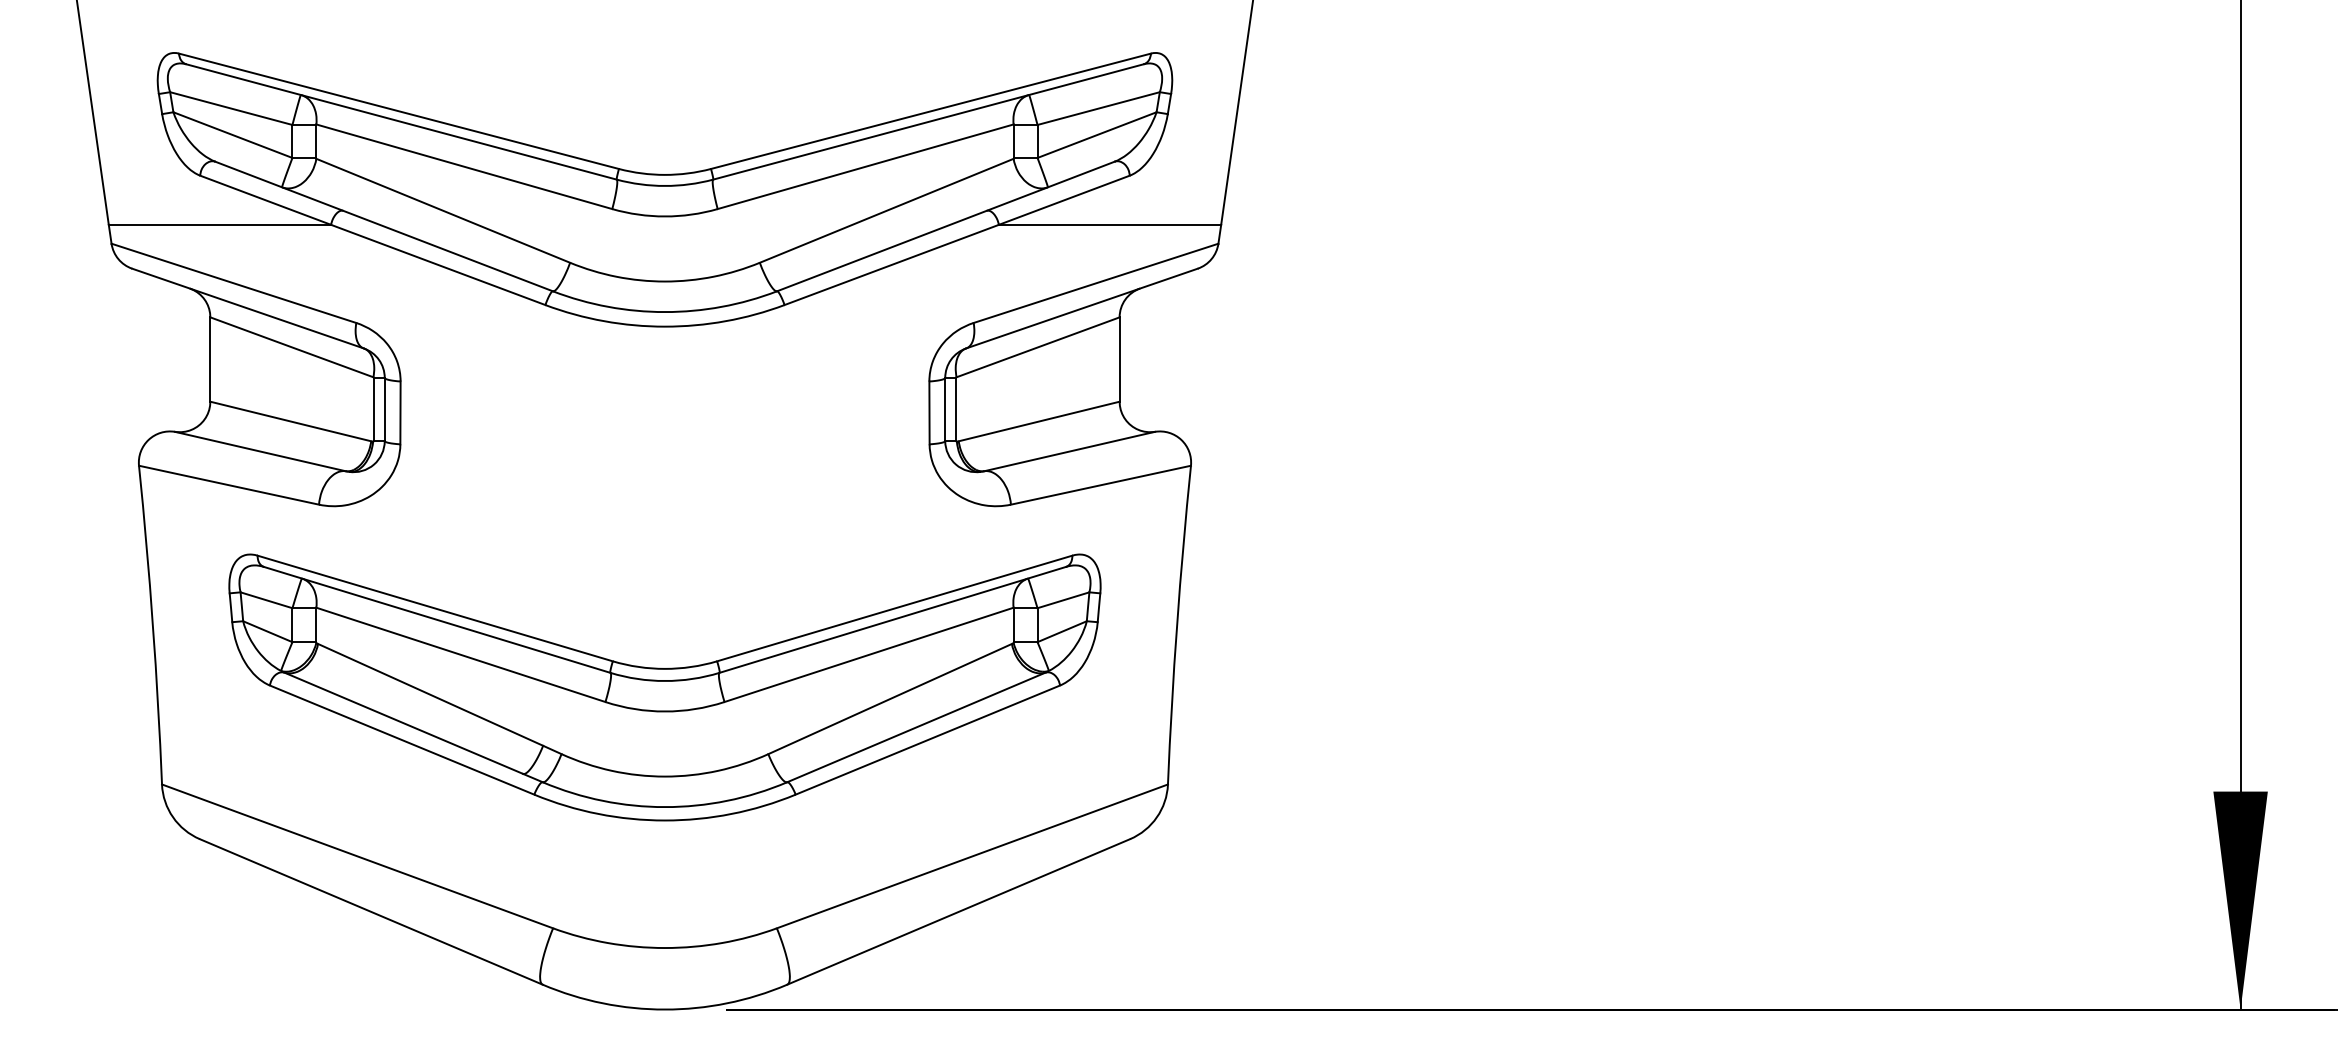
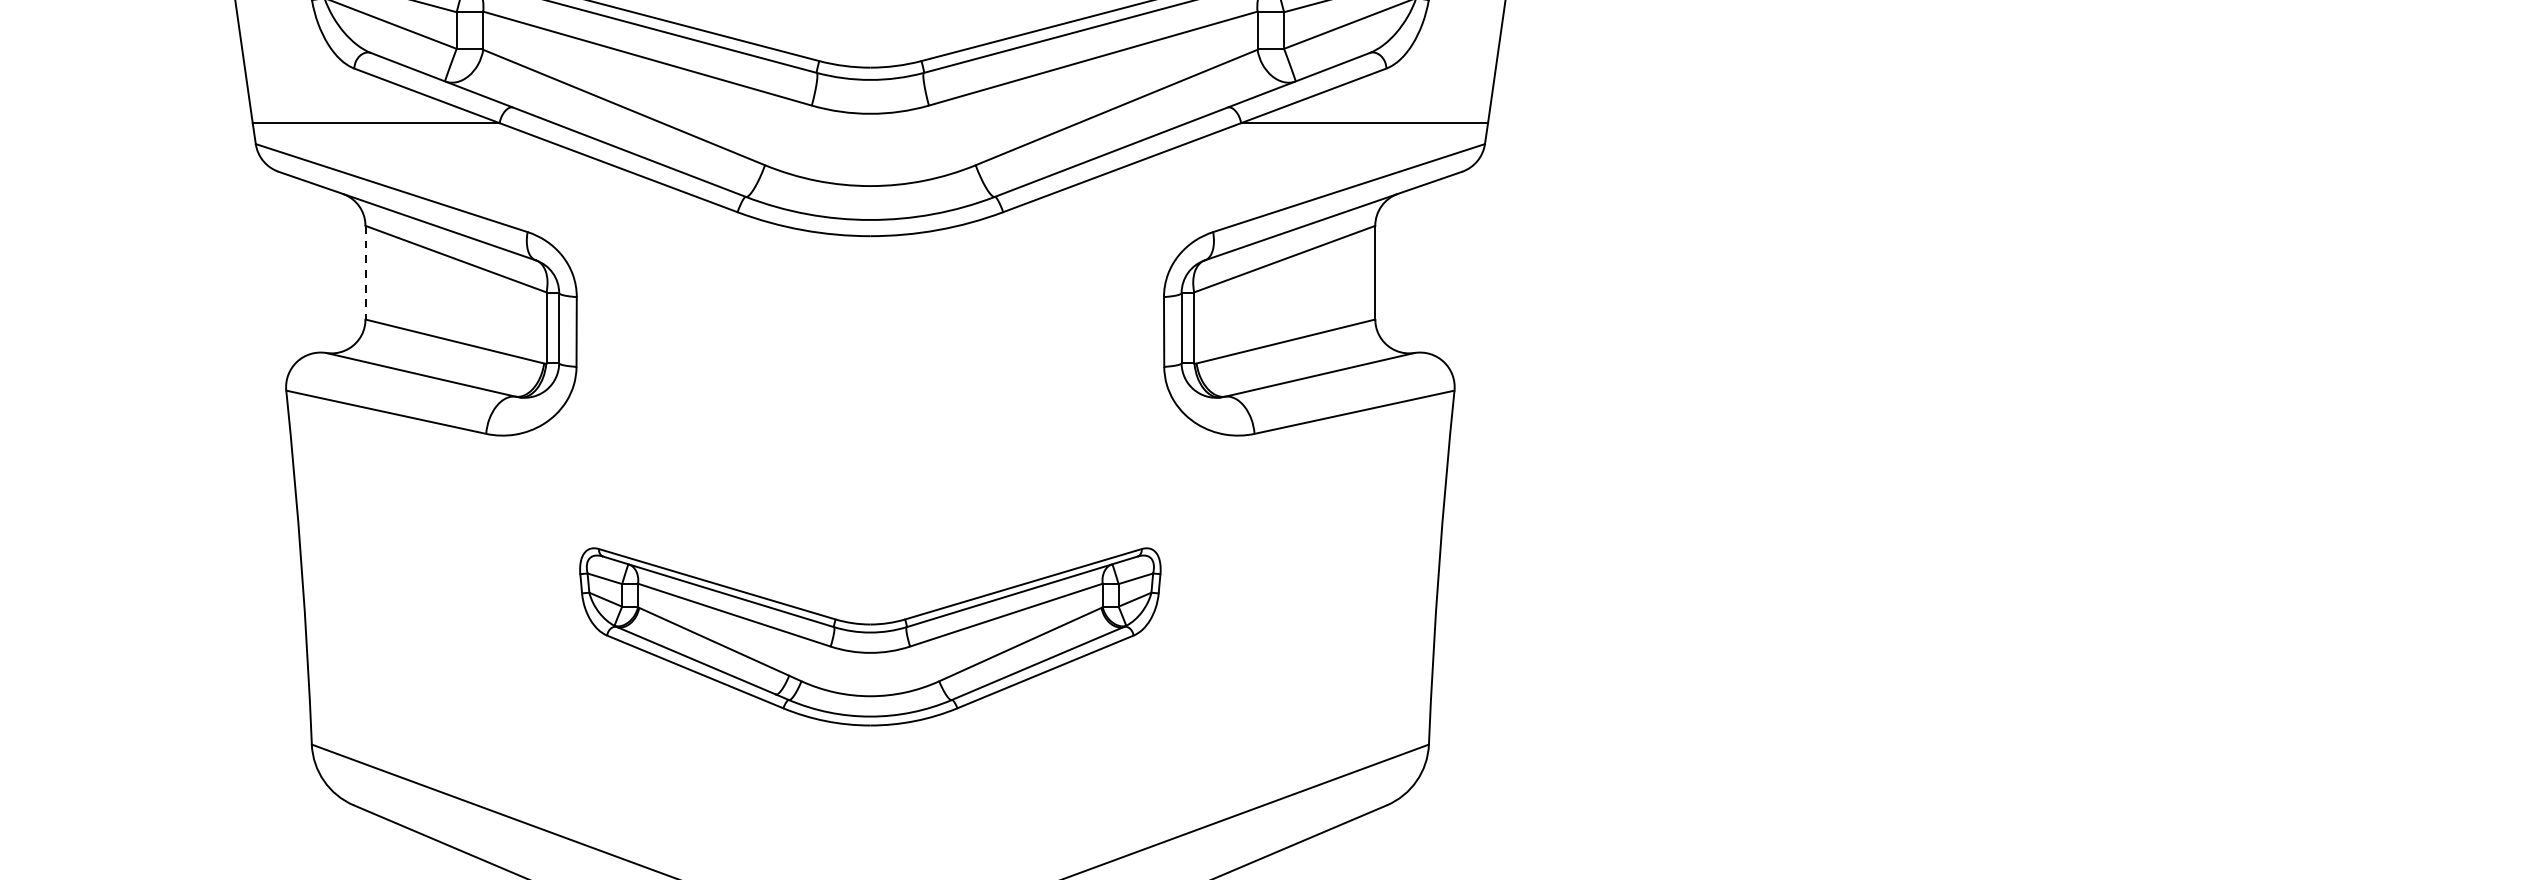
line: (210, 360) -> (365, 273), solid -> dashed
part: (664, 687) -> (869, 636), size x0.6

